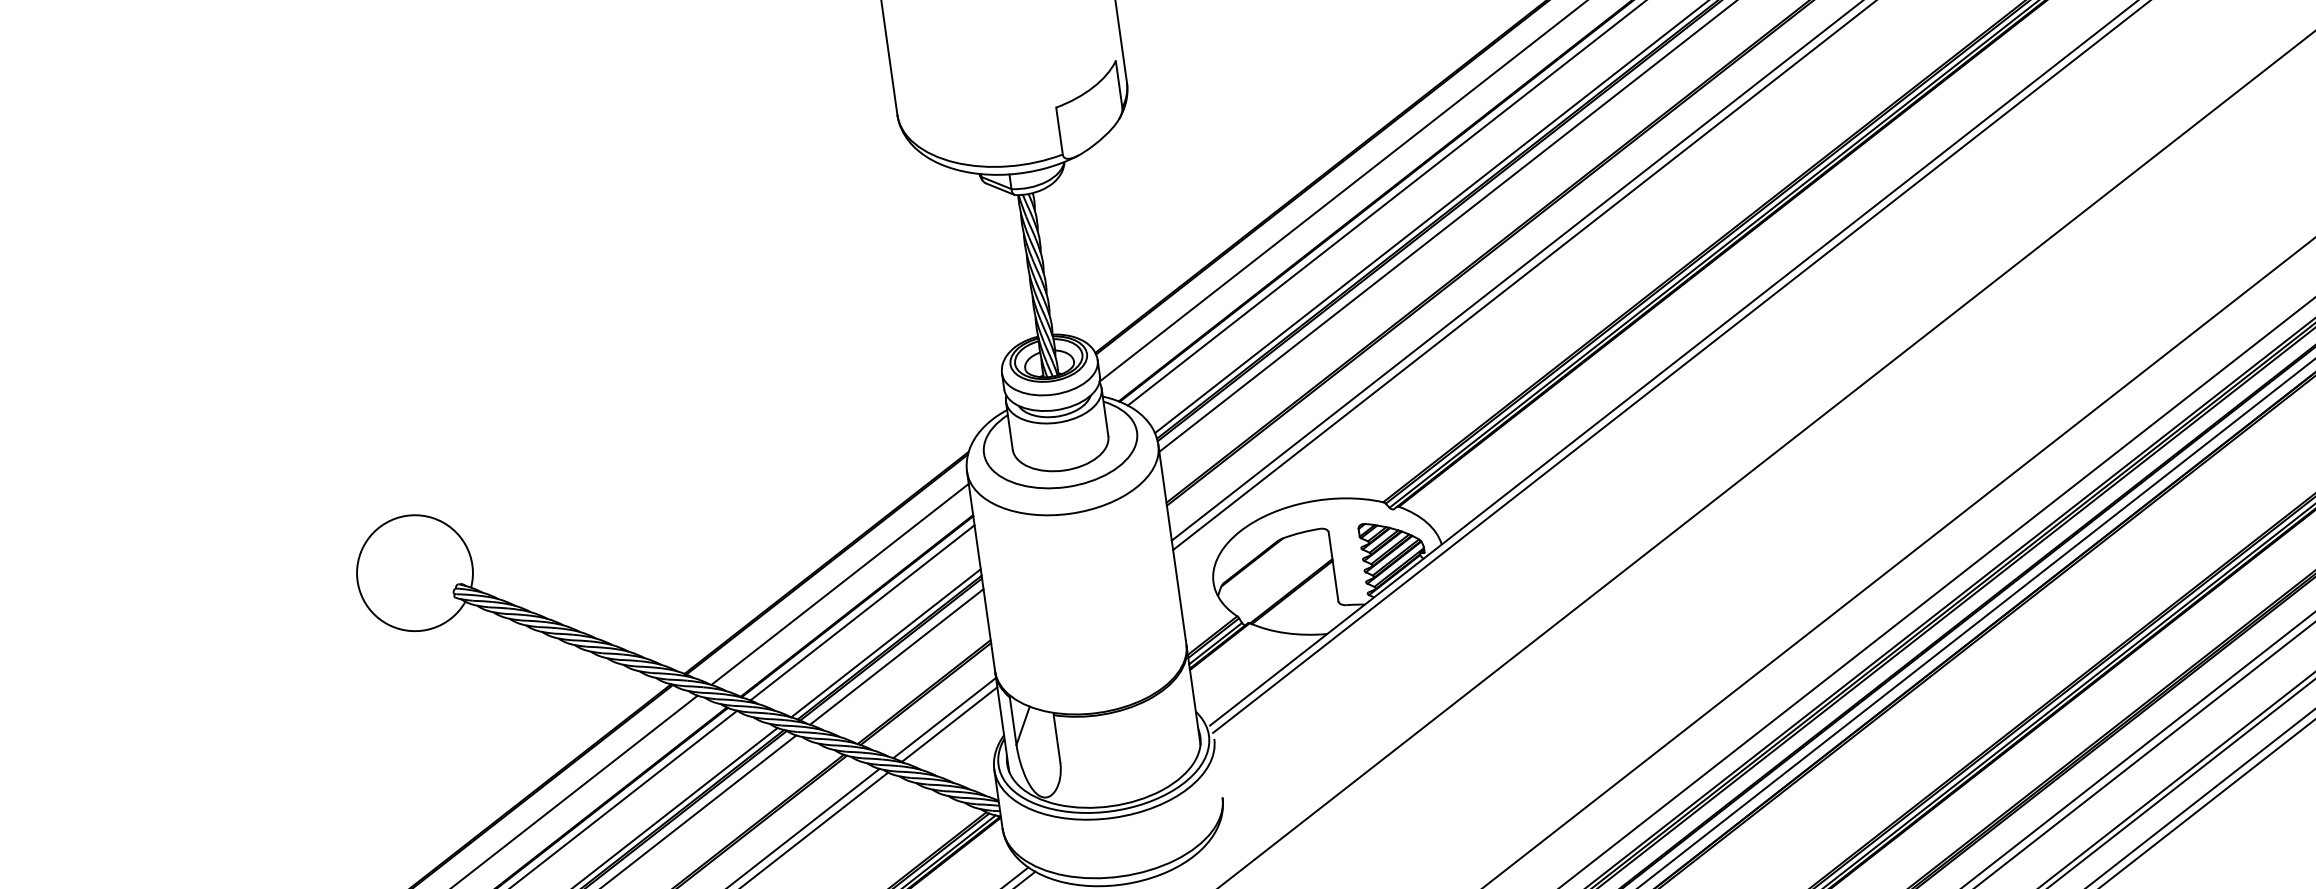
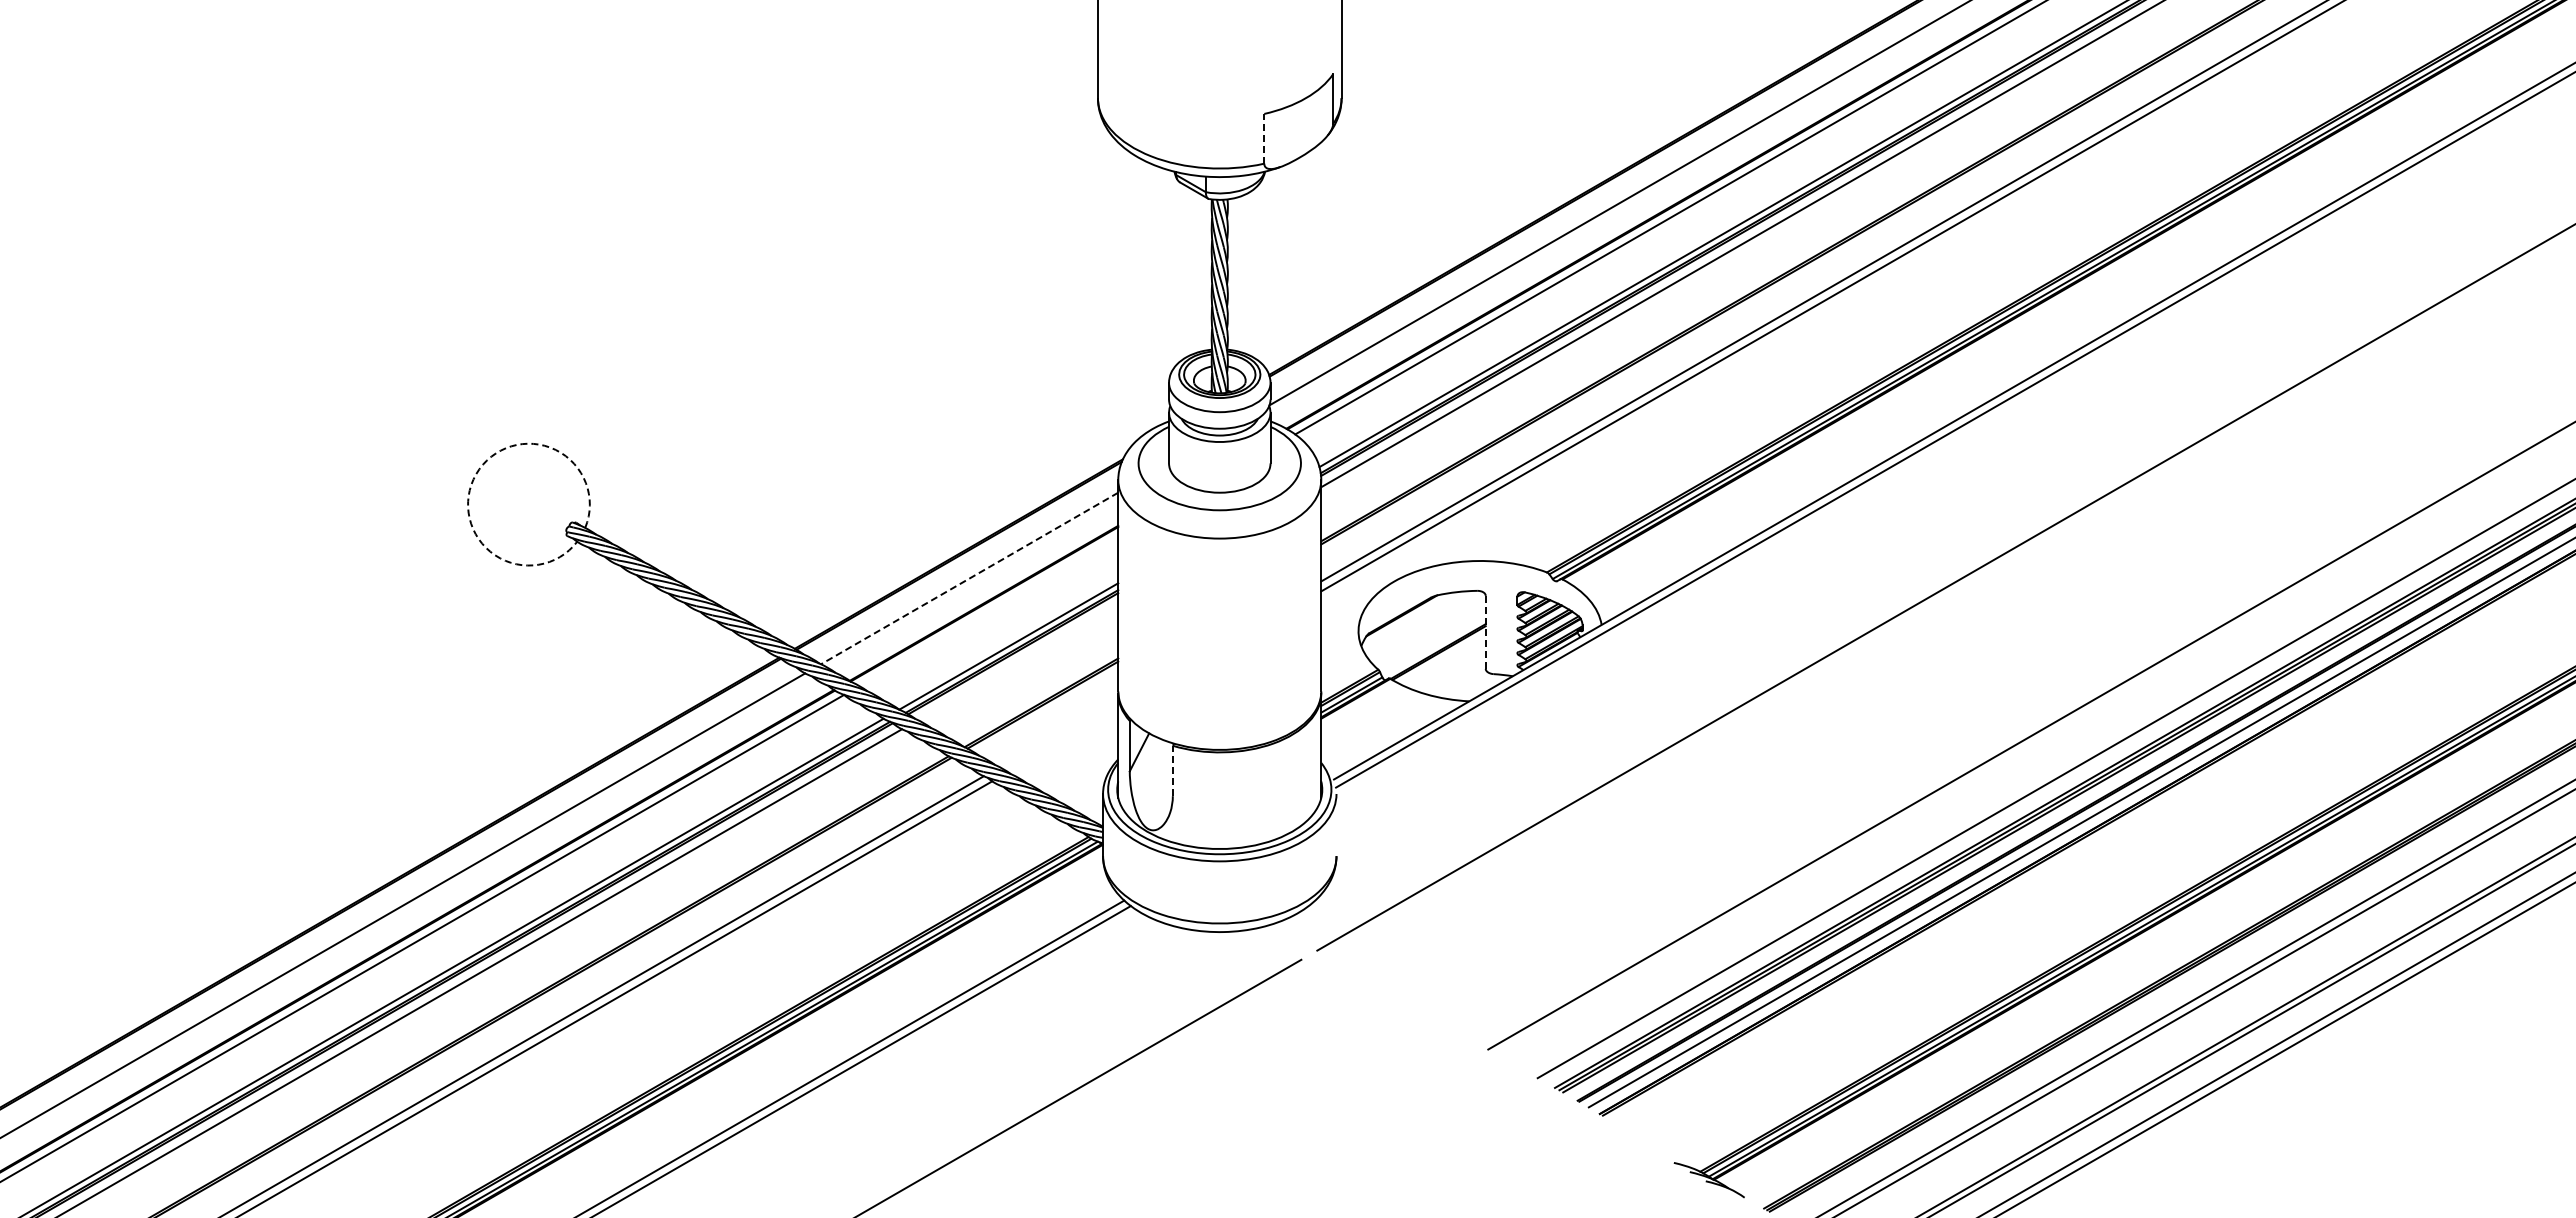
line: (1059, 130) -> (1264, 138), solid -> dashed
arc: (361, 551) -> (476, 474), solid -> dashed
line: (1333, 567) -> (1485, 632), solid -> dashed
line: (839, 584) -> (969, 578), solid -> dashed
line: (862, 613) -> (988, 611), removed
line: (896, 657) -> (1017, 662), removed
line: (944, 717) -> (1058, 732), removed
line: (949, 724) -> (1063, 740), removed
line: (1056, 738) -> (1172, 770), solid -> dashed

